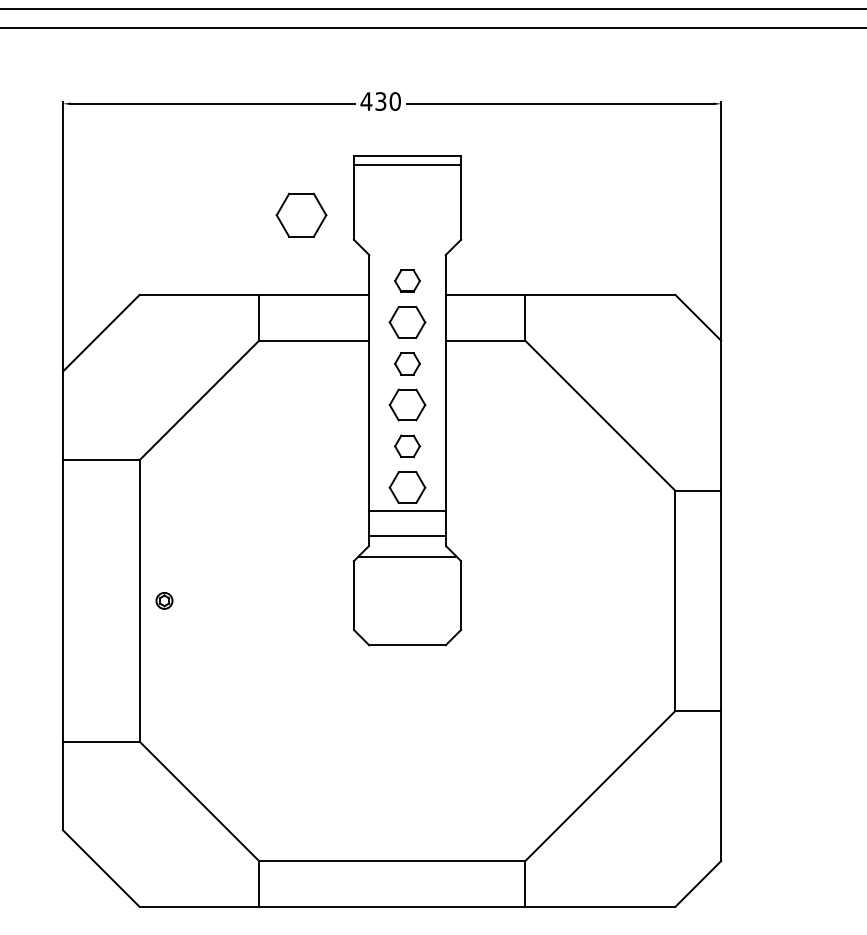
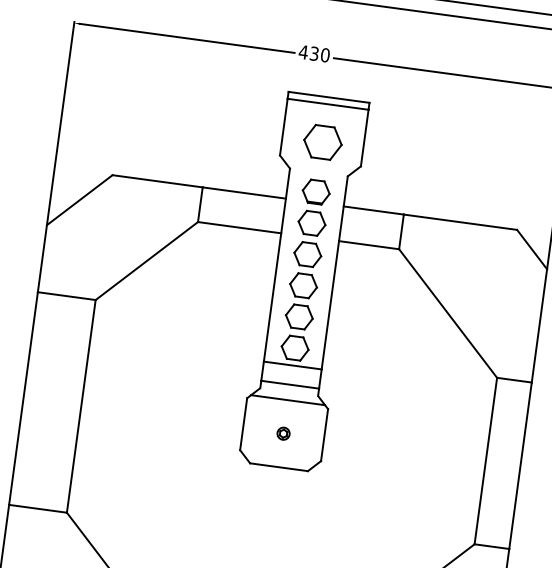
part: (301, 214) -> (323, 141), moved
part: (407, 280) -> (316, 191), size x1.43
part: (407, 363) -> (307, 254), size x1.43
part: (407, 446) -> (299, 317), size x1.43
part: (164, 600) -> (283, 433), moved

